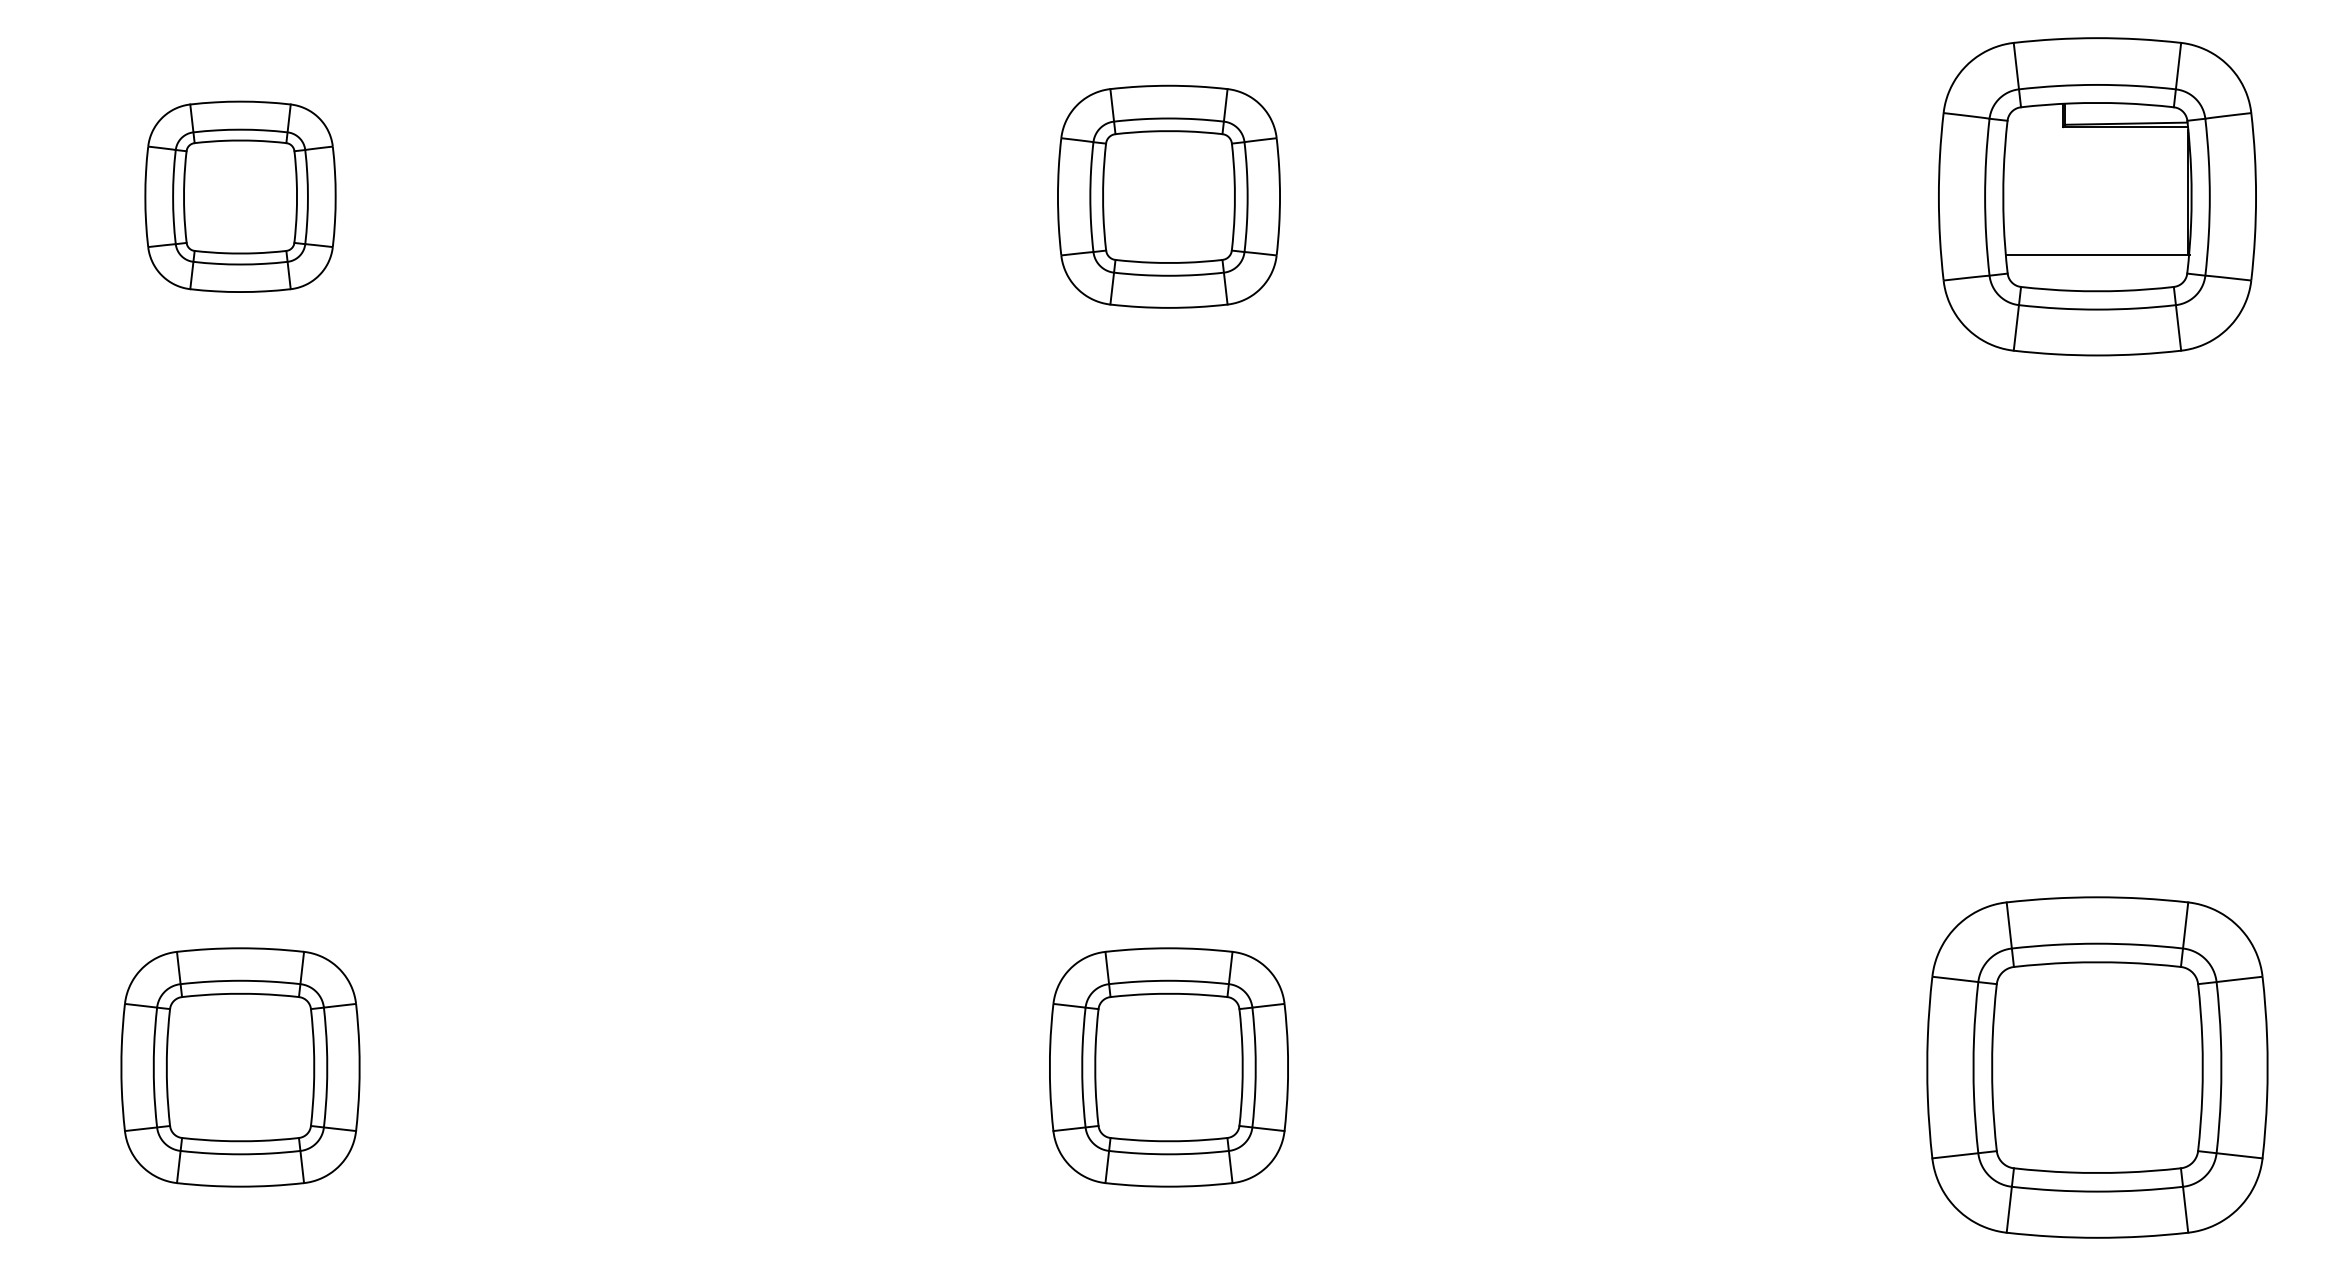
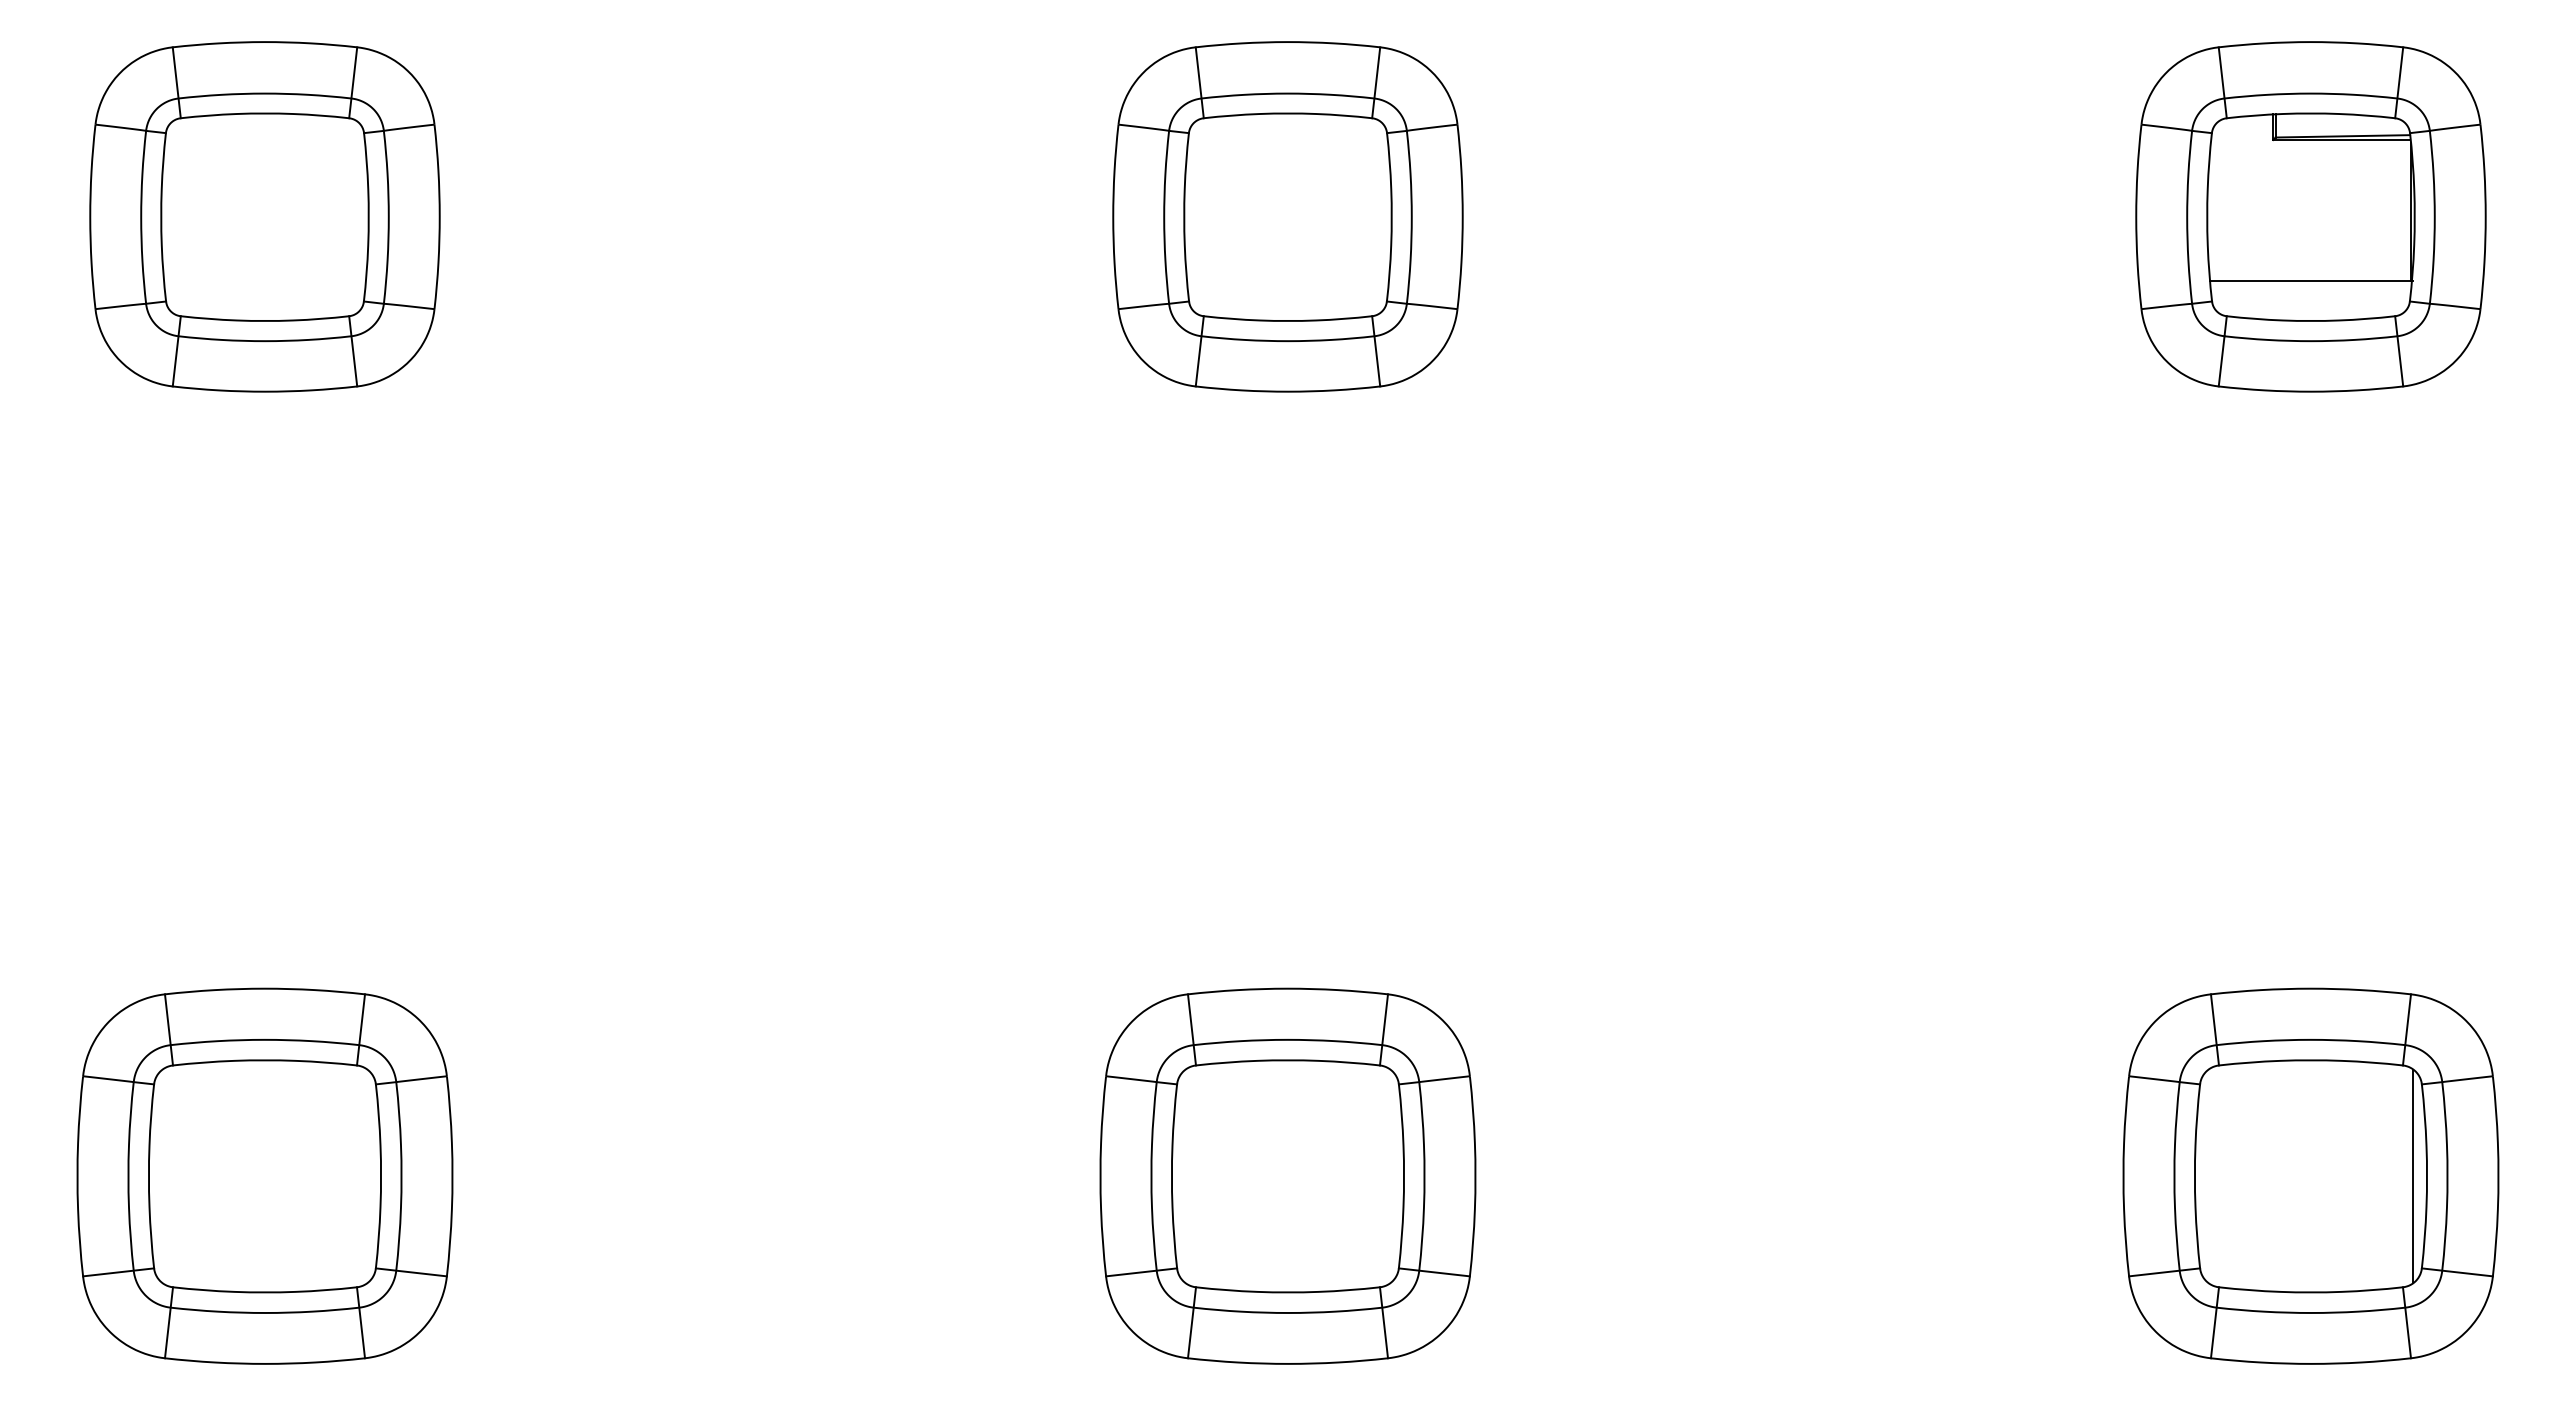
part: (240, 196) -> (264, 216), size x1.67
part: (1168, 196) -> (1287, 216), size x1.43
part: (240, 1066) -> (264, 1175), size x1.43
part: (1168, 1066) -> (1287, 1175), size x1.43
line: (2190, 1067) -> (2413, 1176), added

